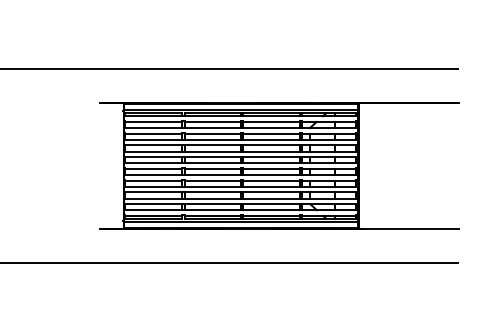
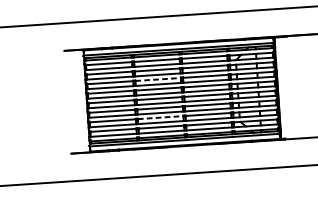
line: (213, 145) -> (158, 79), solid -> dashed
line: (213, 192) -> (161, 117), solid -> dashed

